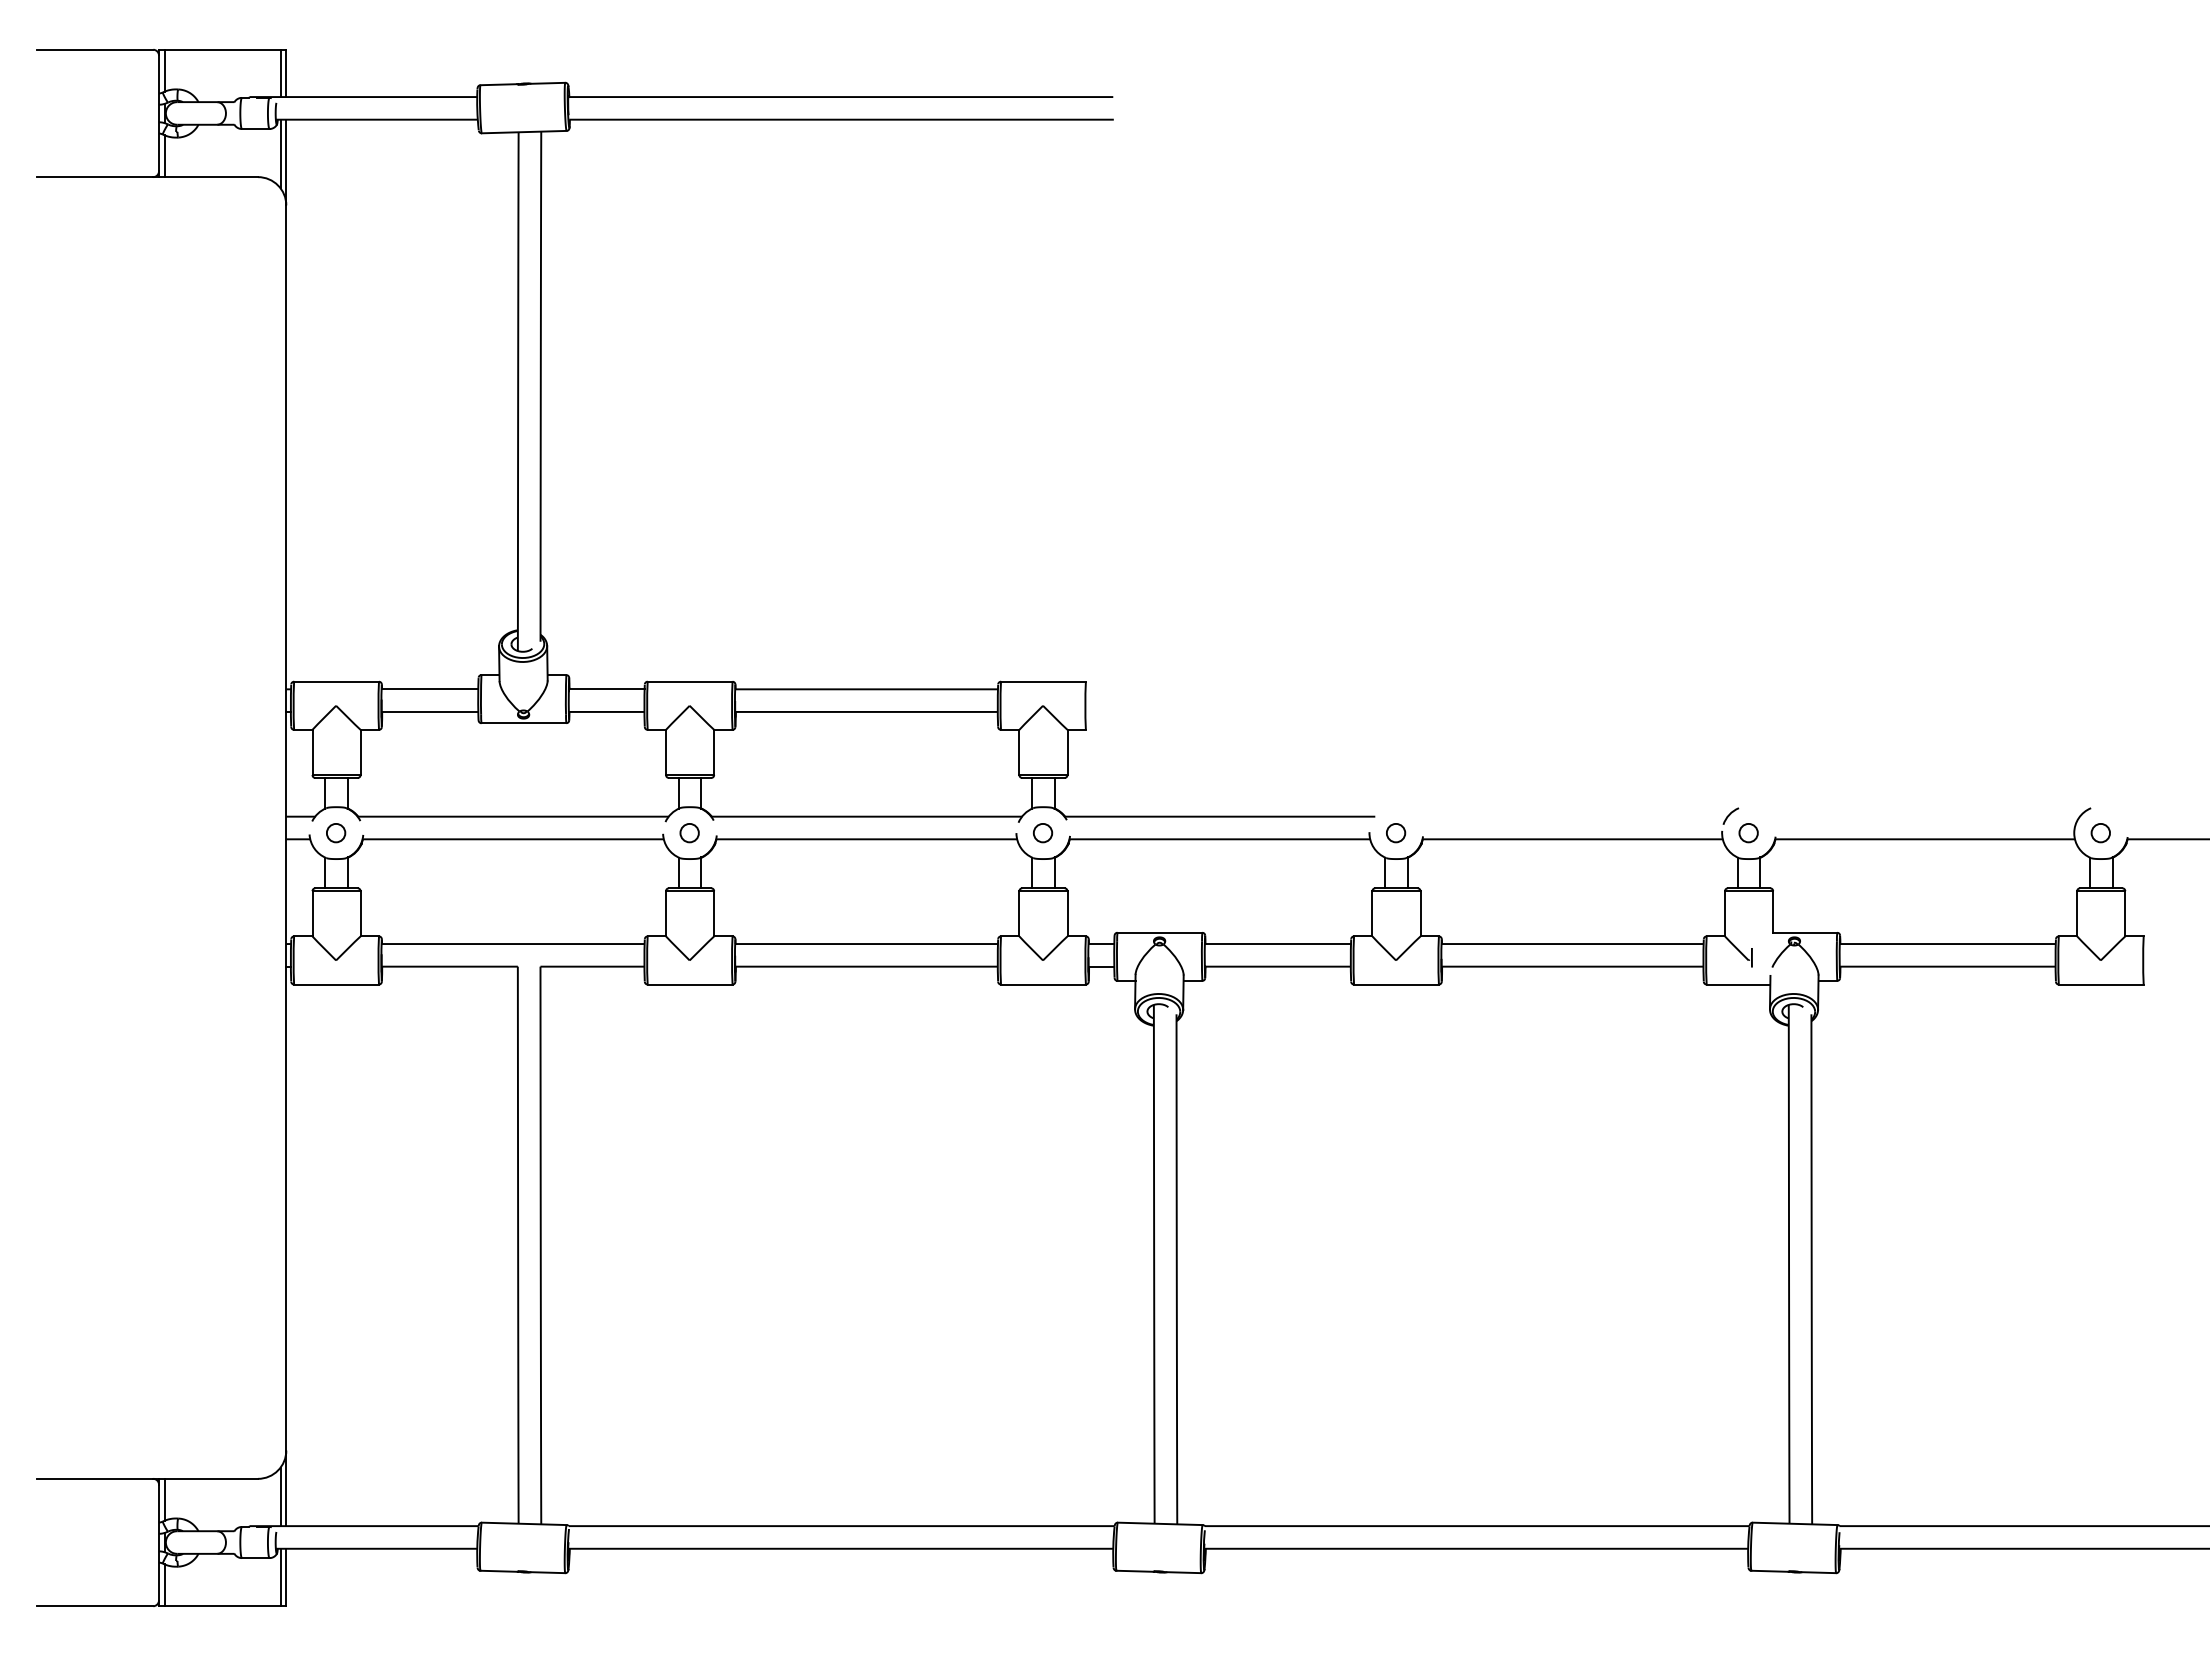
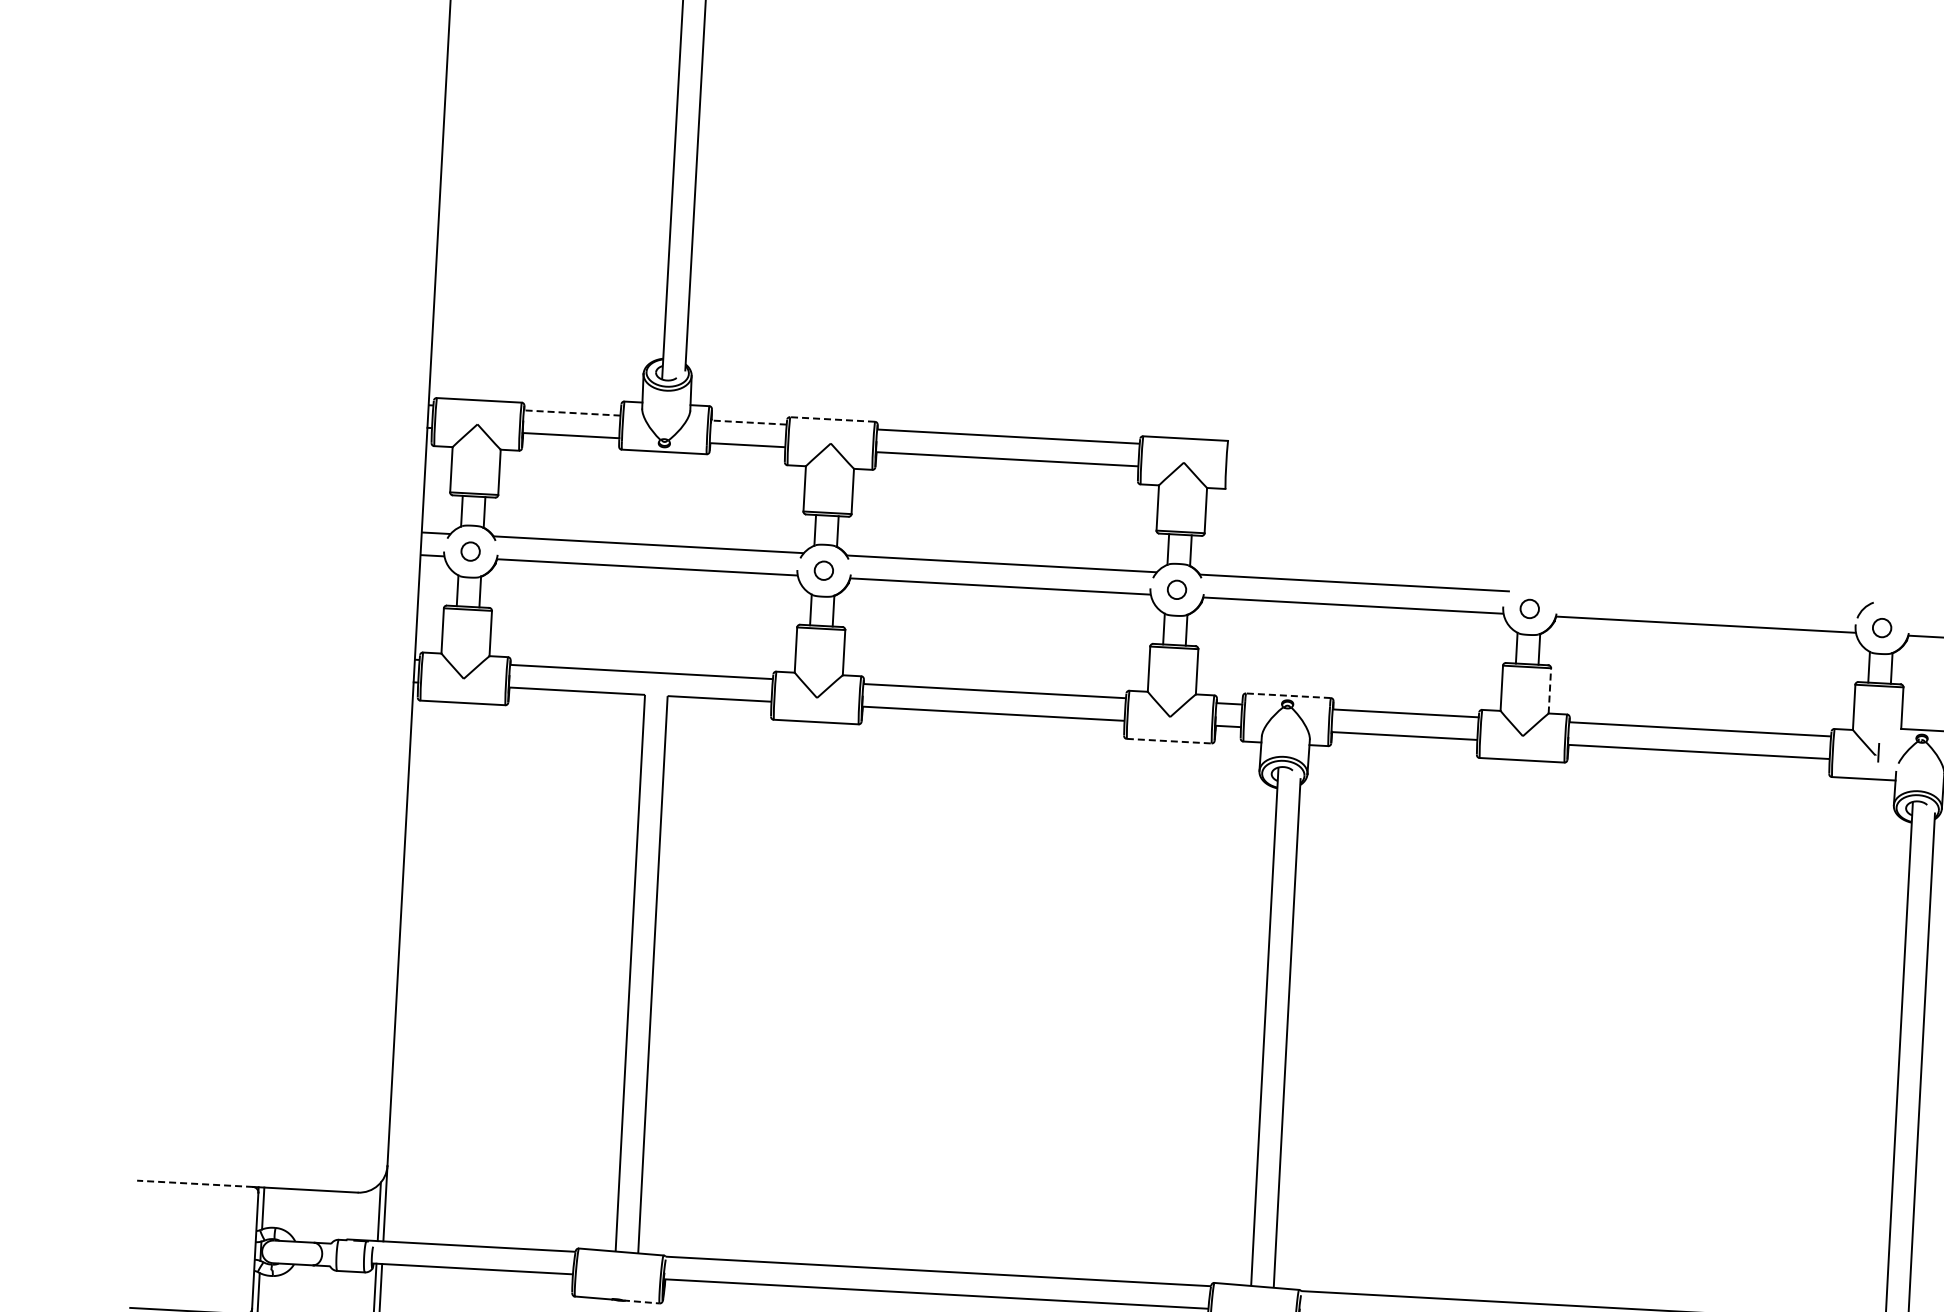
line: (689, 681) -> (831, 419), solid -> dashed
line: (429, 689) -> (571, 413), solid -> dashed
line: (606, 689) -> (748, 422), solid -> dashed
line: (1420, 913) -> (1549, 690), solid -> dashed
line: (1159, 932) -> (1288, 695), solid -> dashed
line: (1043, 984) -> (1169, 741), solid -> dashed
line: (94, 1478) -> (194, 1183), solid -> dashed
line: (547, 1572) -> (641, 1301), solid -> dashed

